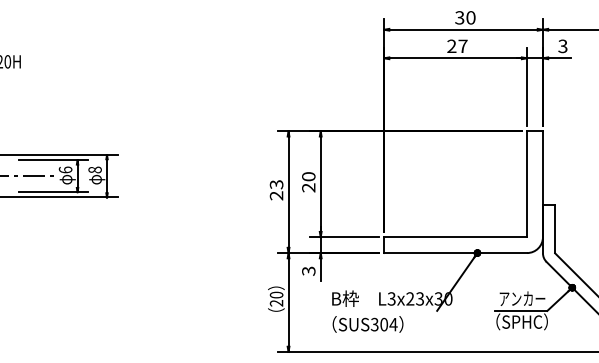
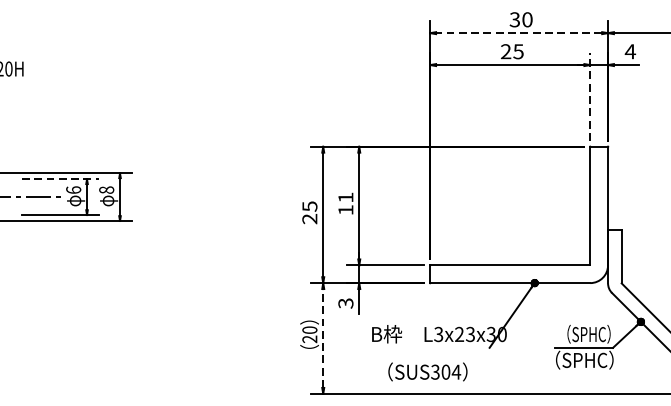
line: (463, 29) -> (519, 32), solid -> dashed
text: (462, 46) -> (517, 51), 27 -> 25
text: (562, 46) -> (629, 51), 3 -> 4
line: (527, 86) -> (590, 96), solid -> dashed
line: (54, 160) -> (61, 179), solid -> dashed
text: (308, 182) -> (345, 204), 20 -> 11
text: (275, 184) -> (308, 206), 23 -> 25
text: (522, 298) -> (585, 333), アンカー -> （SPHC）
line: (288, 302) -> (323, 338), solid -> dashed
text: (367, 324) -> (427, 372), moved

